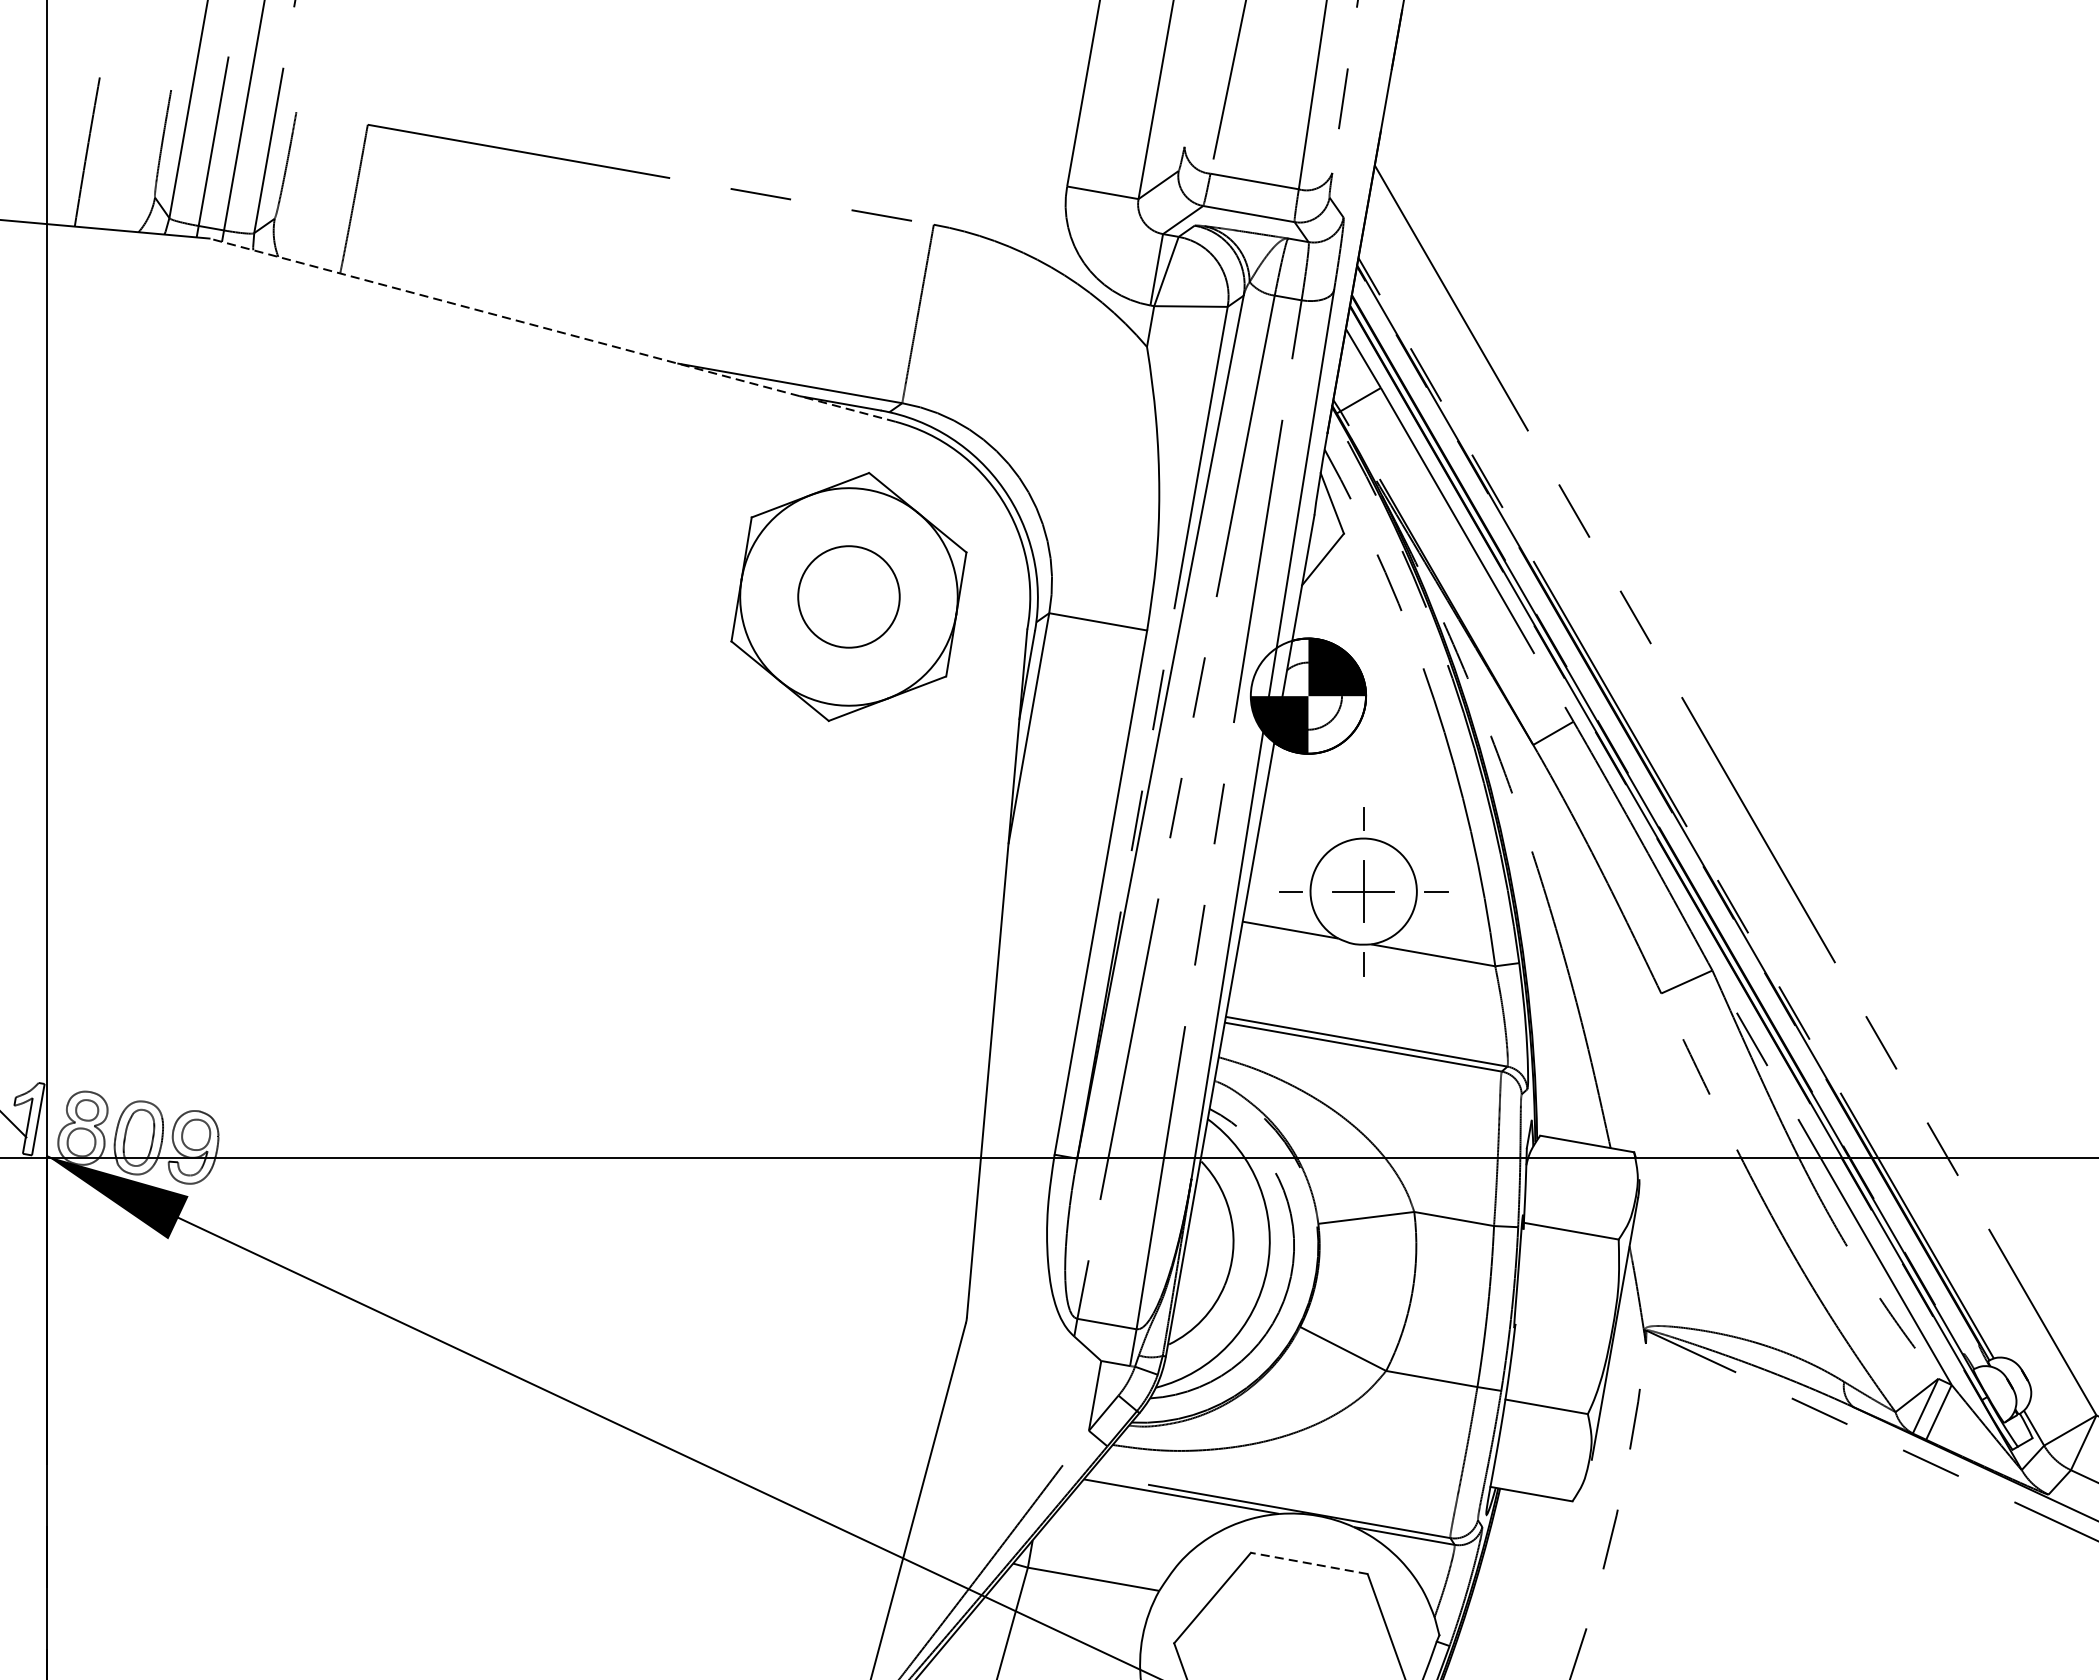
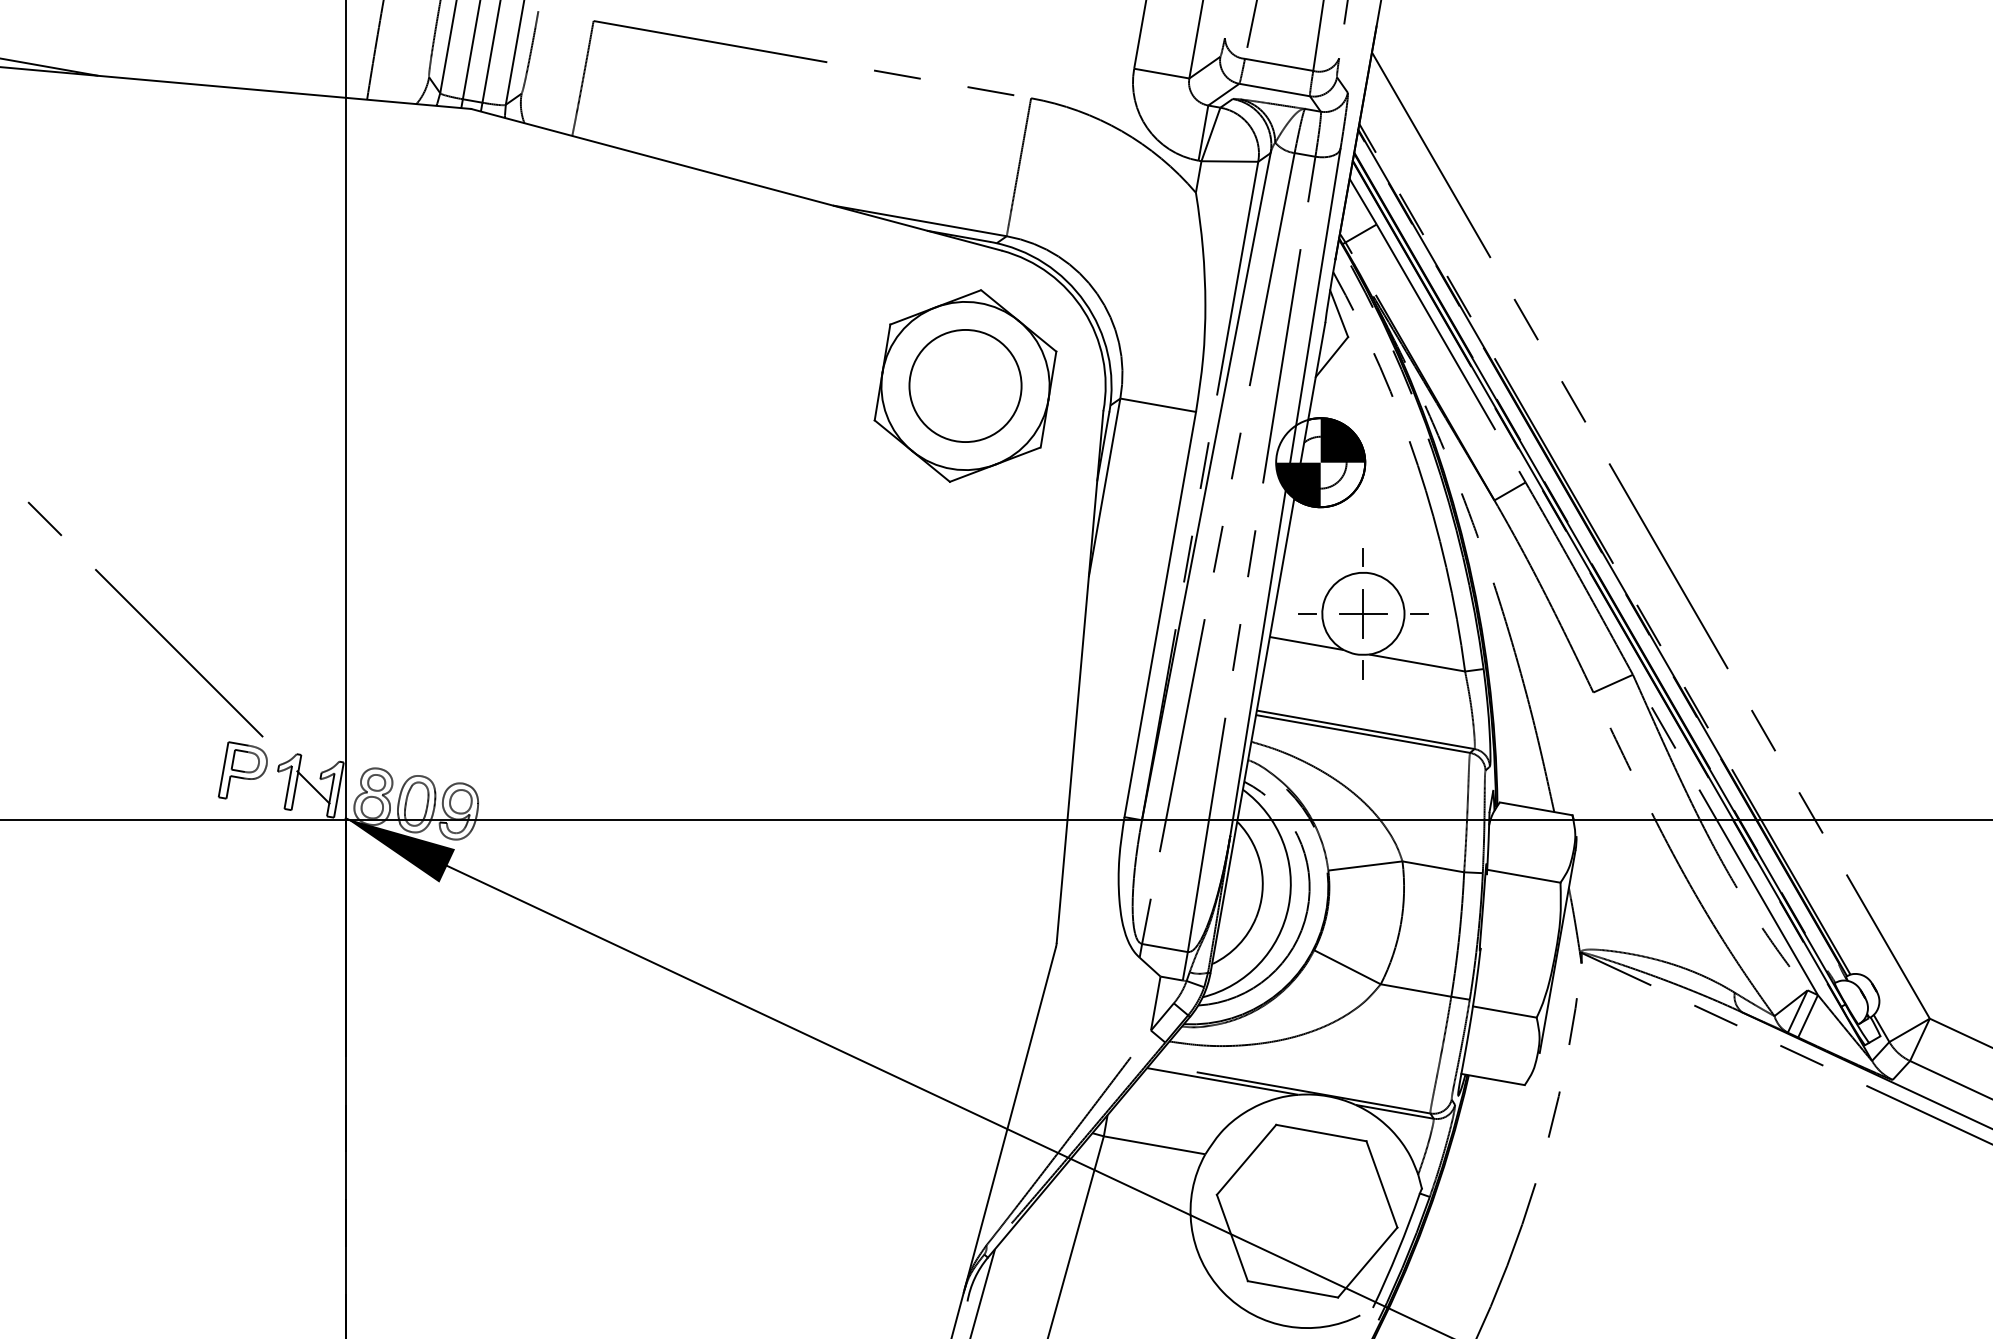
line: (551, 329) -> (735, 179), dashed -> solid
circle: (848, 596) -> (965, 385), size x1.43
line: (1309, 1563) -> (1321, 1133), dashed -> solid

